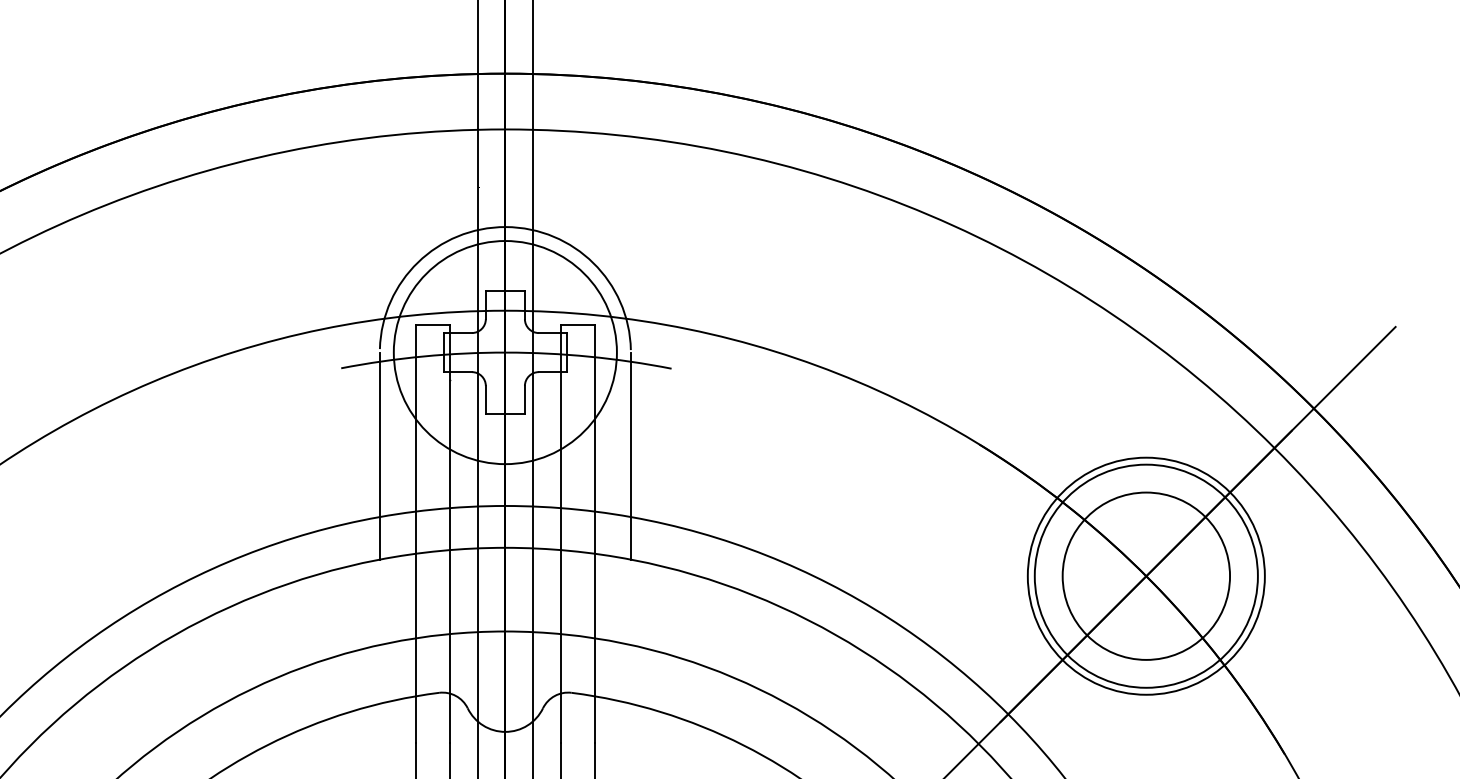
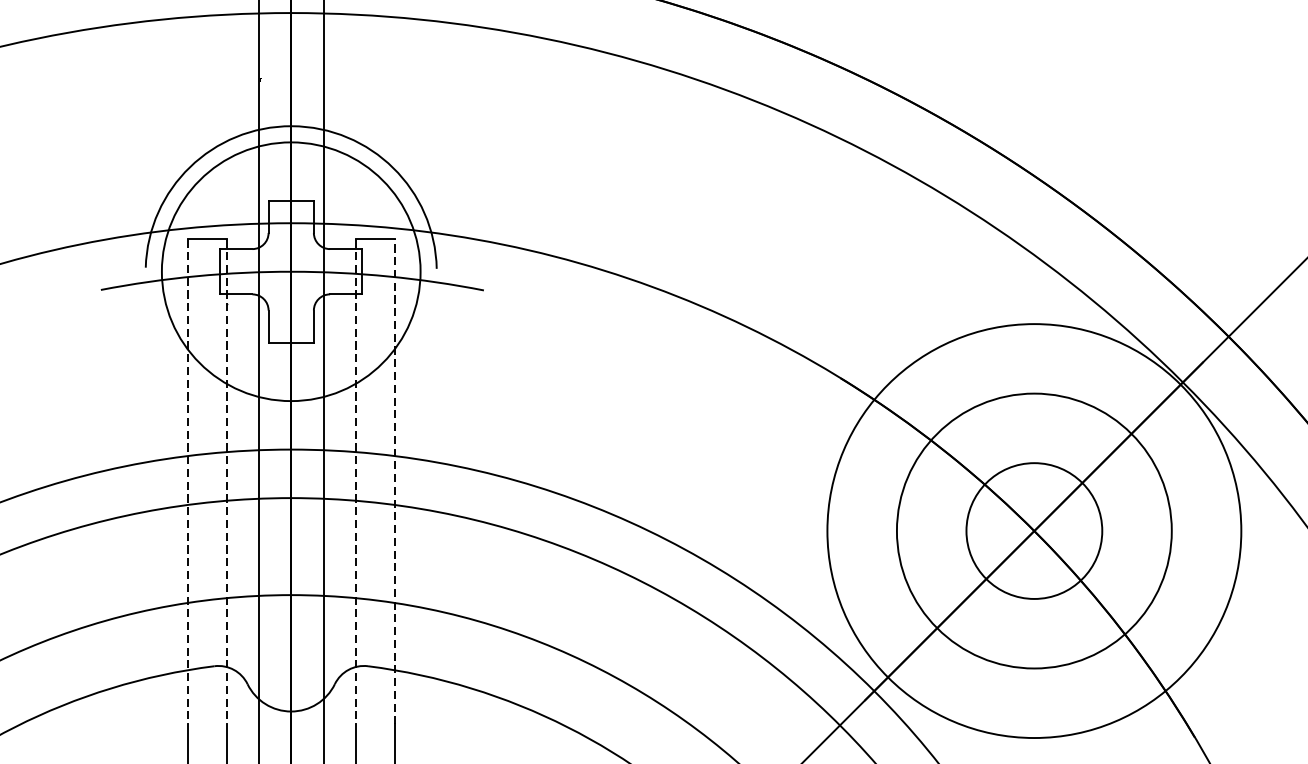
line: (379, 455) -> (145, 391), removed
line: (630, 455) -> (436, 391), removed
line: (594, 533) -> (394, 481), solid -> dashed
line: (416, 534) -> (188, 482), solid -> dashed
line: (449, 534) -> (226, 482), solid -> dashed
line: (561, 534) -> (356, 482), solid -> dashed
circle: (1145, 575) -> (1033, 530), size x1.6
circle: (1146, 575) -> (1034, 530), size x0.7

